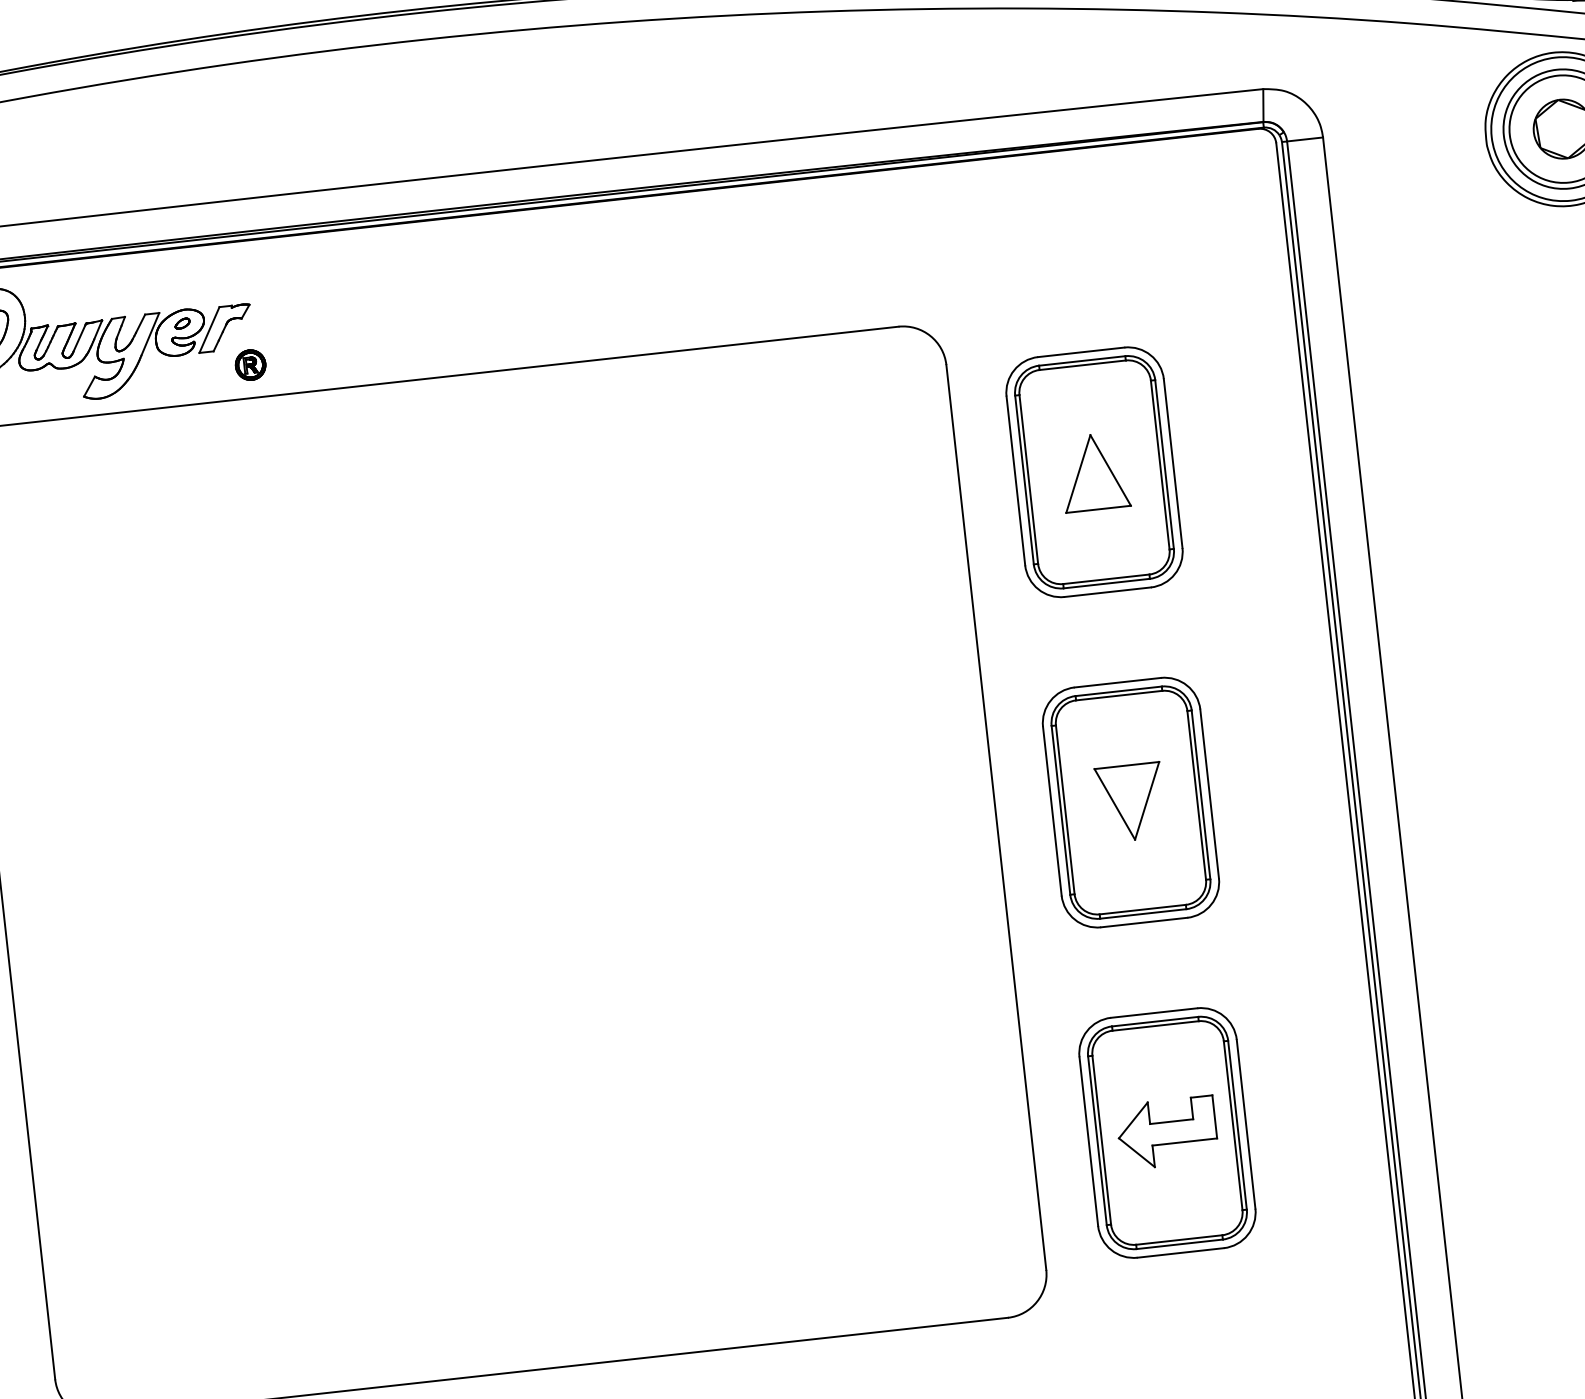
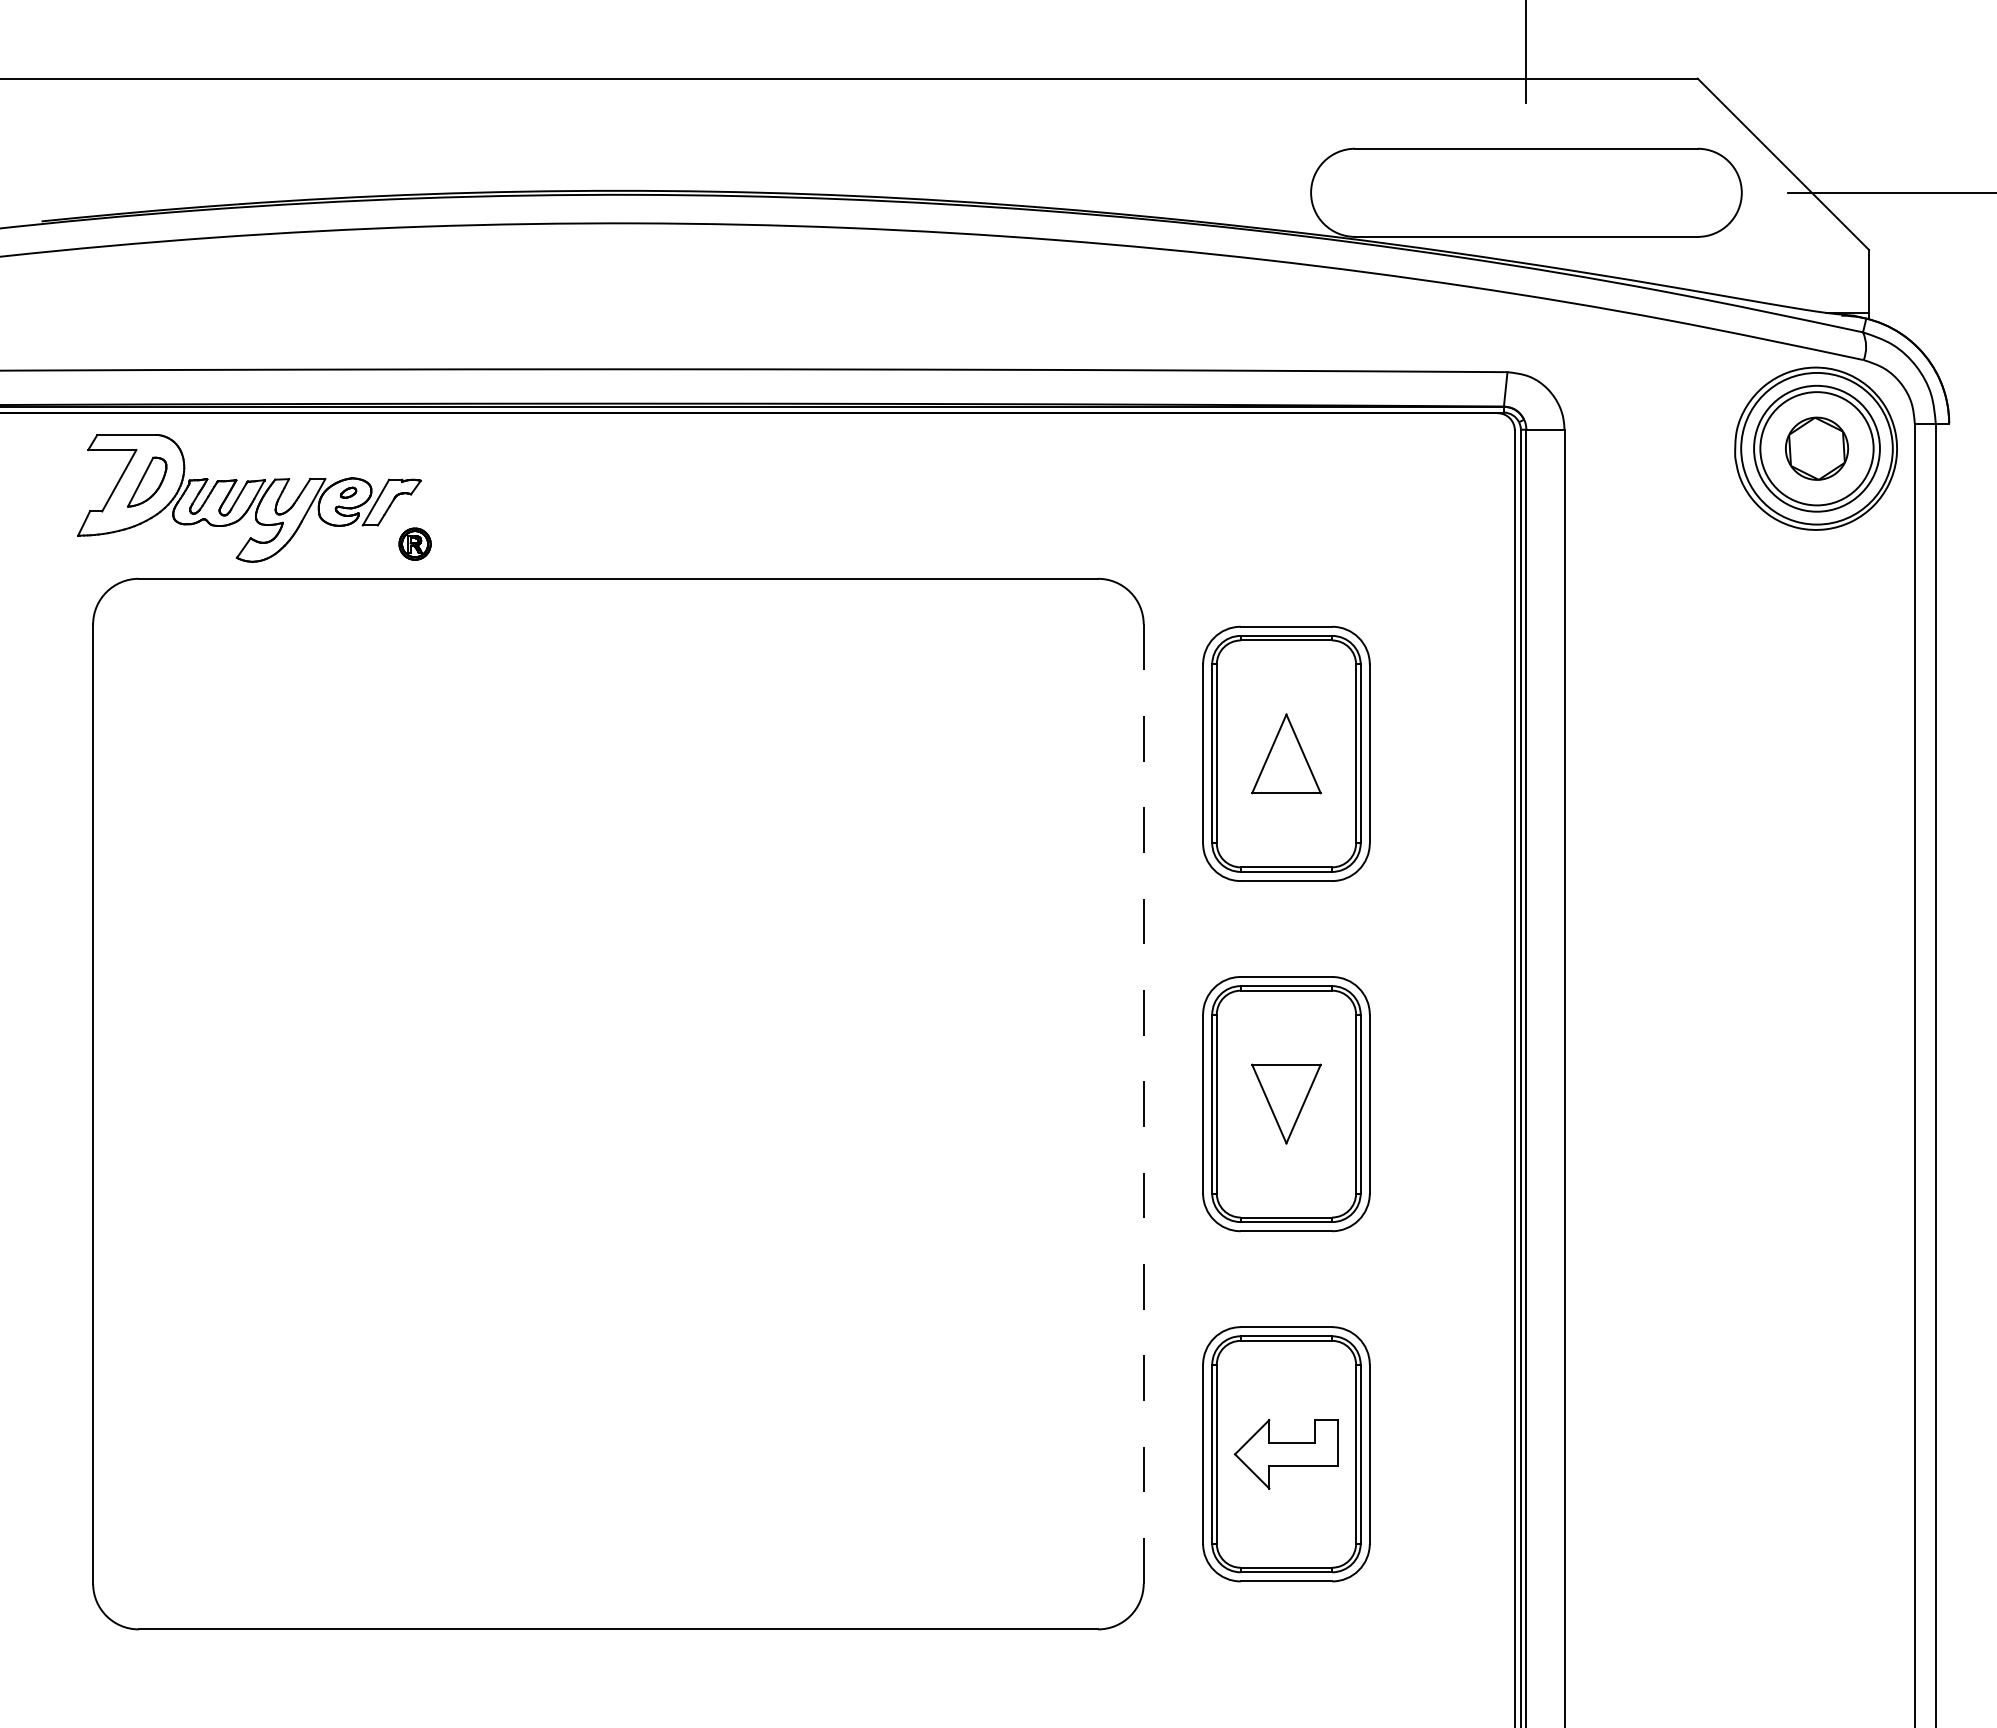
line: (996, 817) -> (1143, 1104), solid -> dashed

